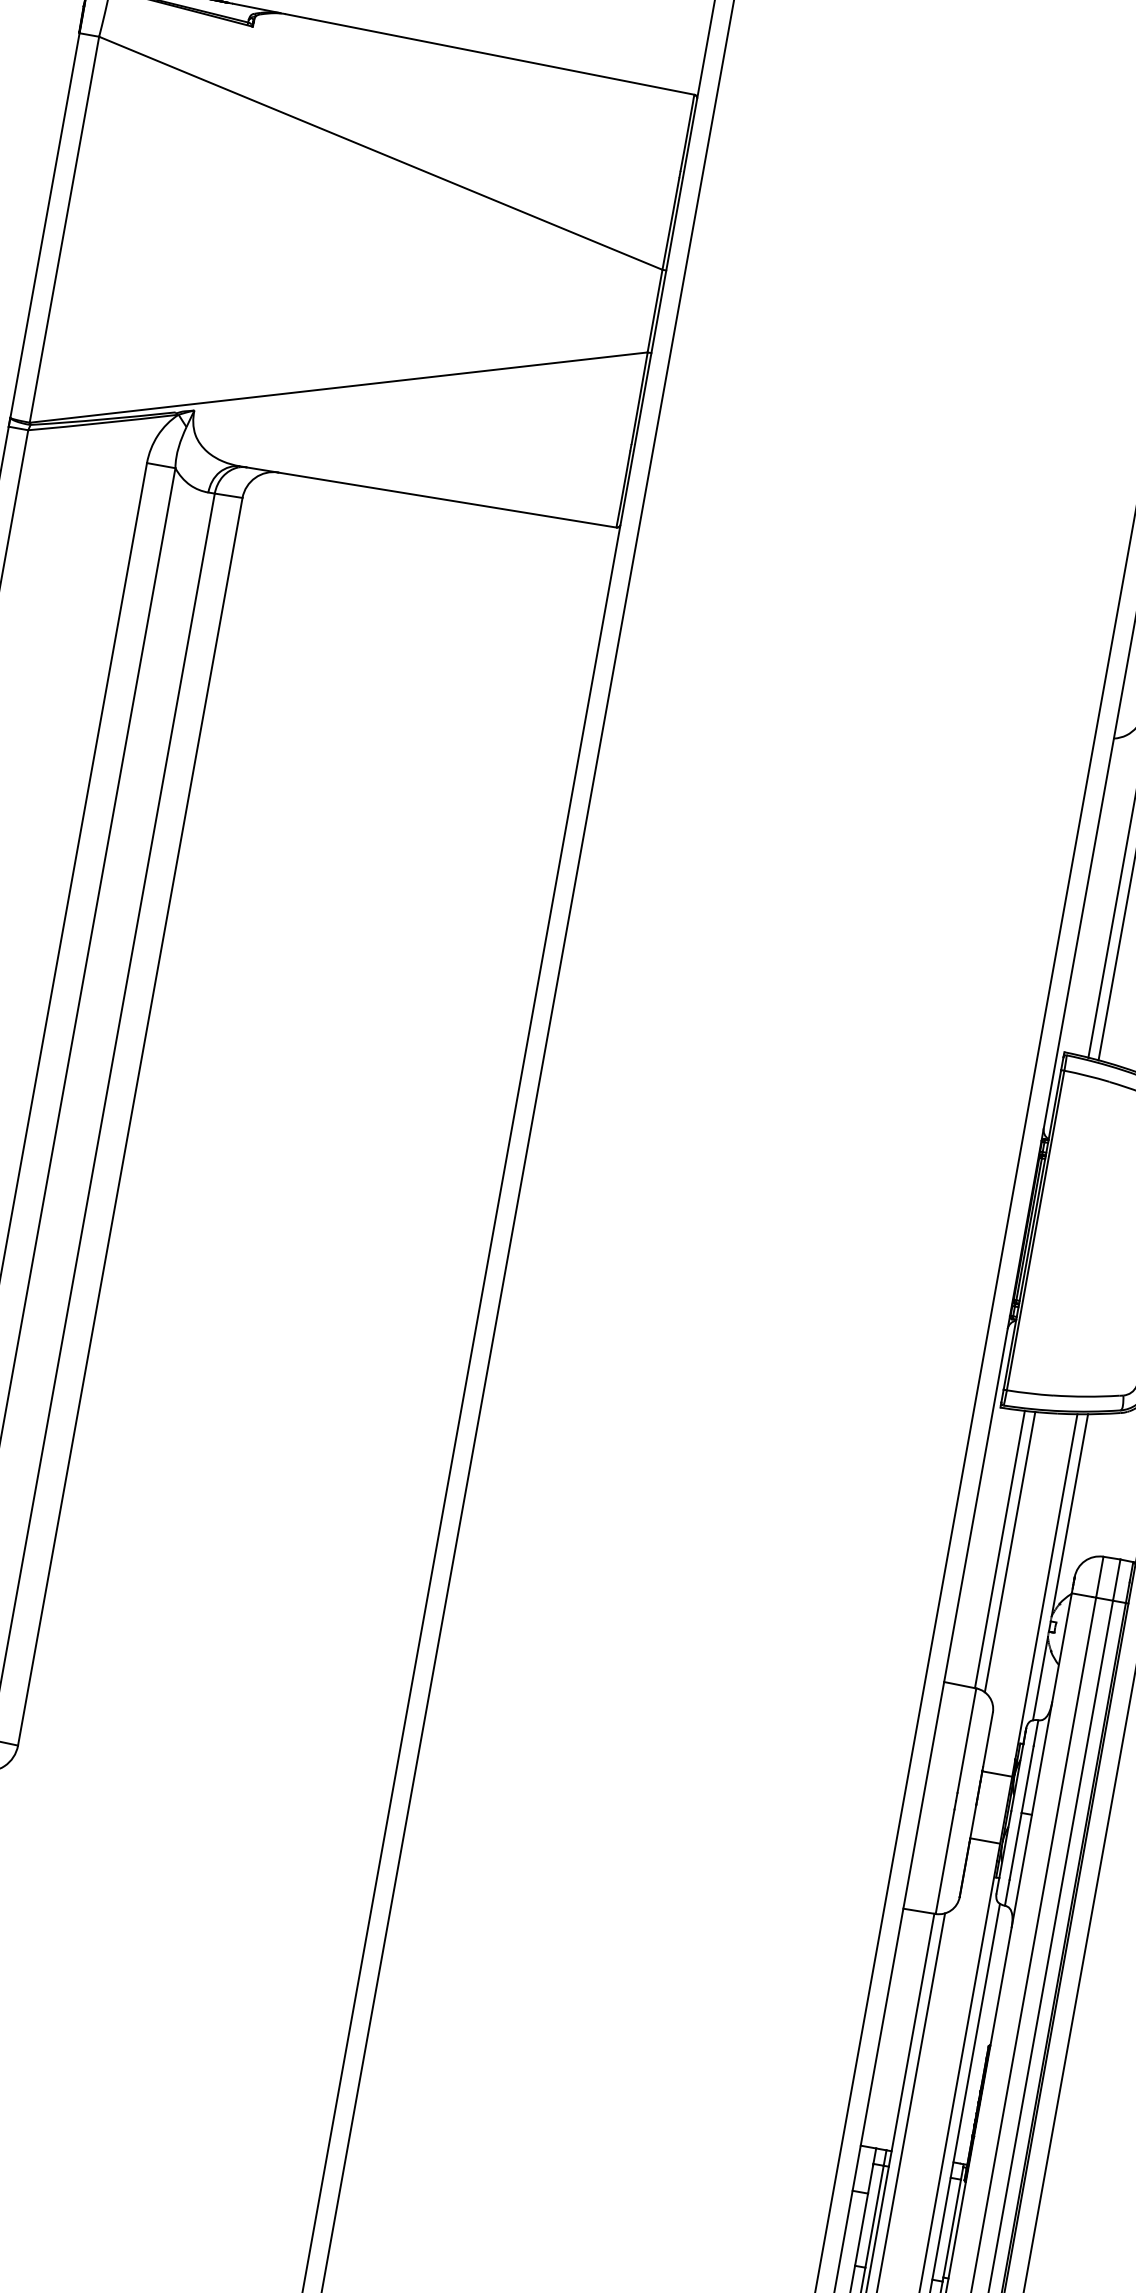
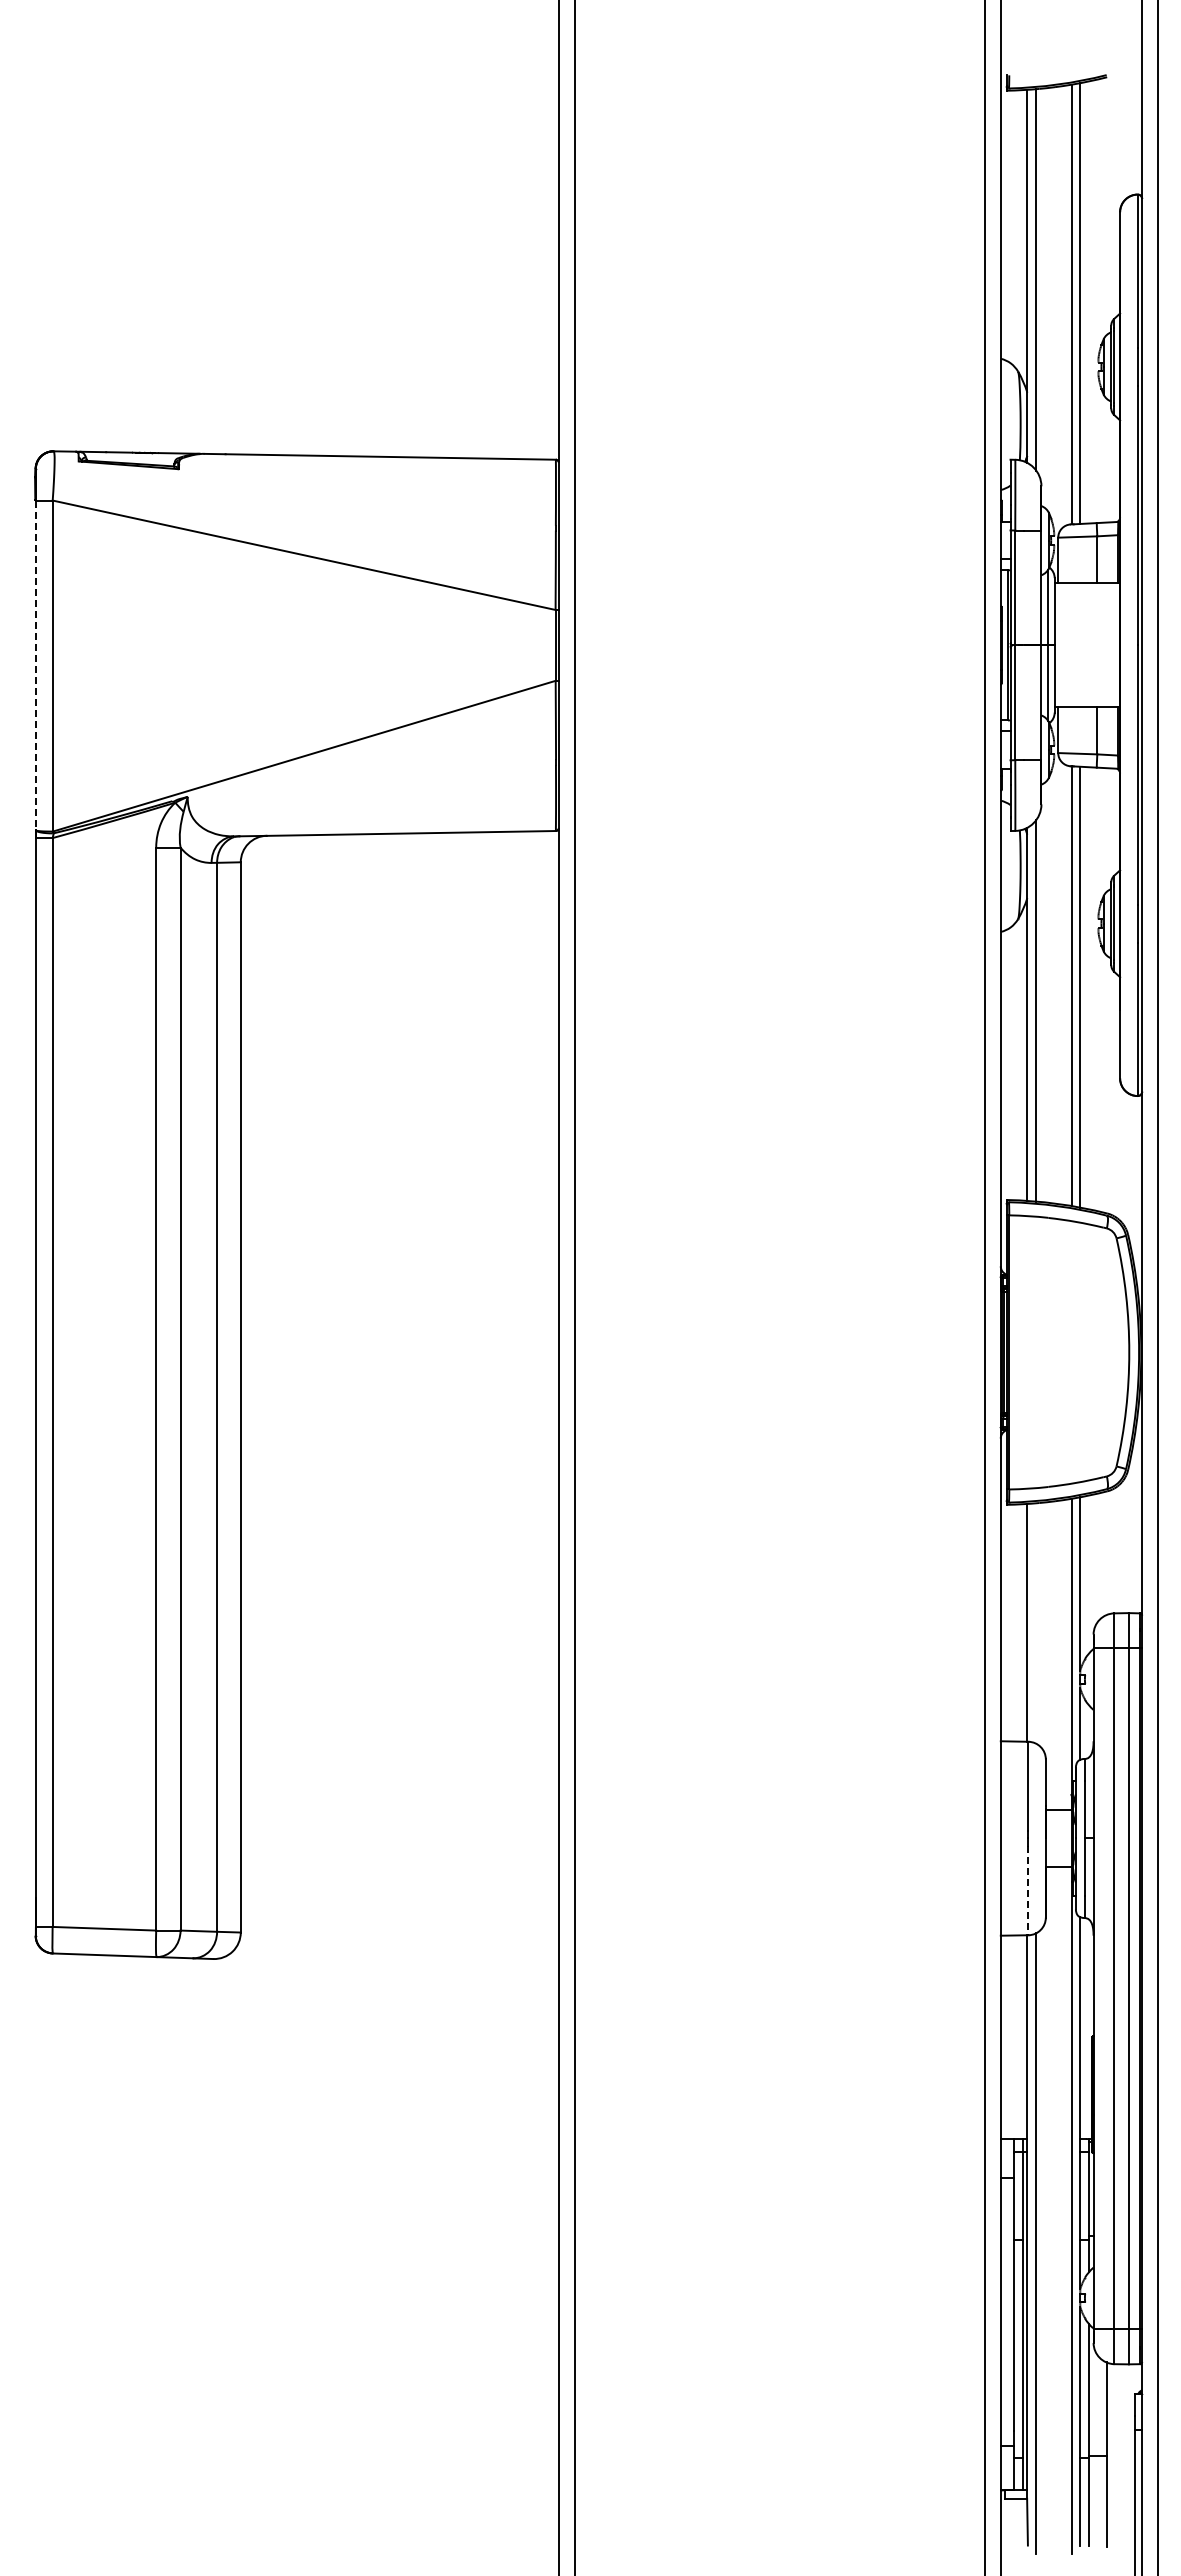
line: (44, 225) -> (35, 665), solid -> dashed
line: (1010, 1552) -> (1036, 1623), removed
line: (945, 1861) -> (1028, 1890), solid -> dashed

